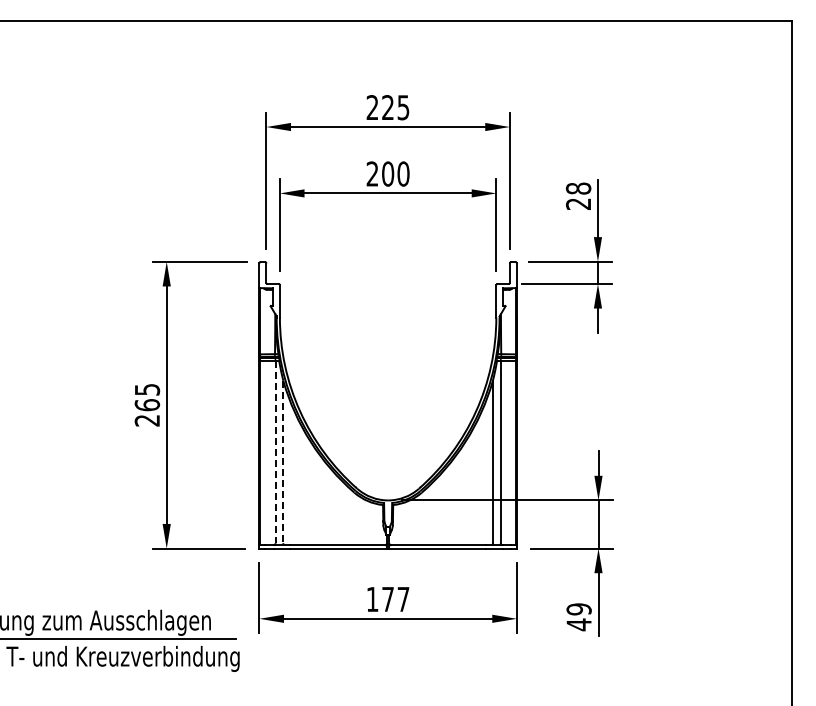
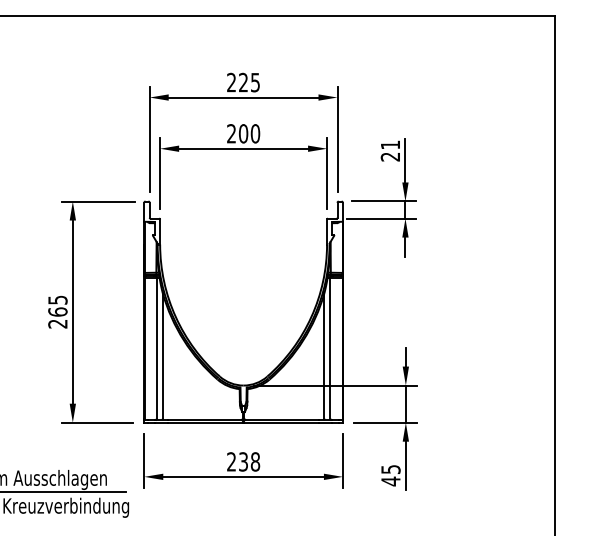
text: (578, 188) -> (390, 144), 28 -> 21
line: (275, 452) -> (156, 348), dashed -> solid
line: (283, 462) -> (162, 356), dashed -> solid
text: (387, 599) -> (243, 461), 177 -> 238
text: (578, 609) -> (390, 469), 49 -> 45

